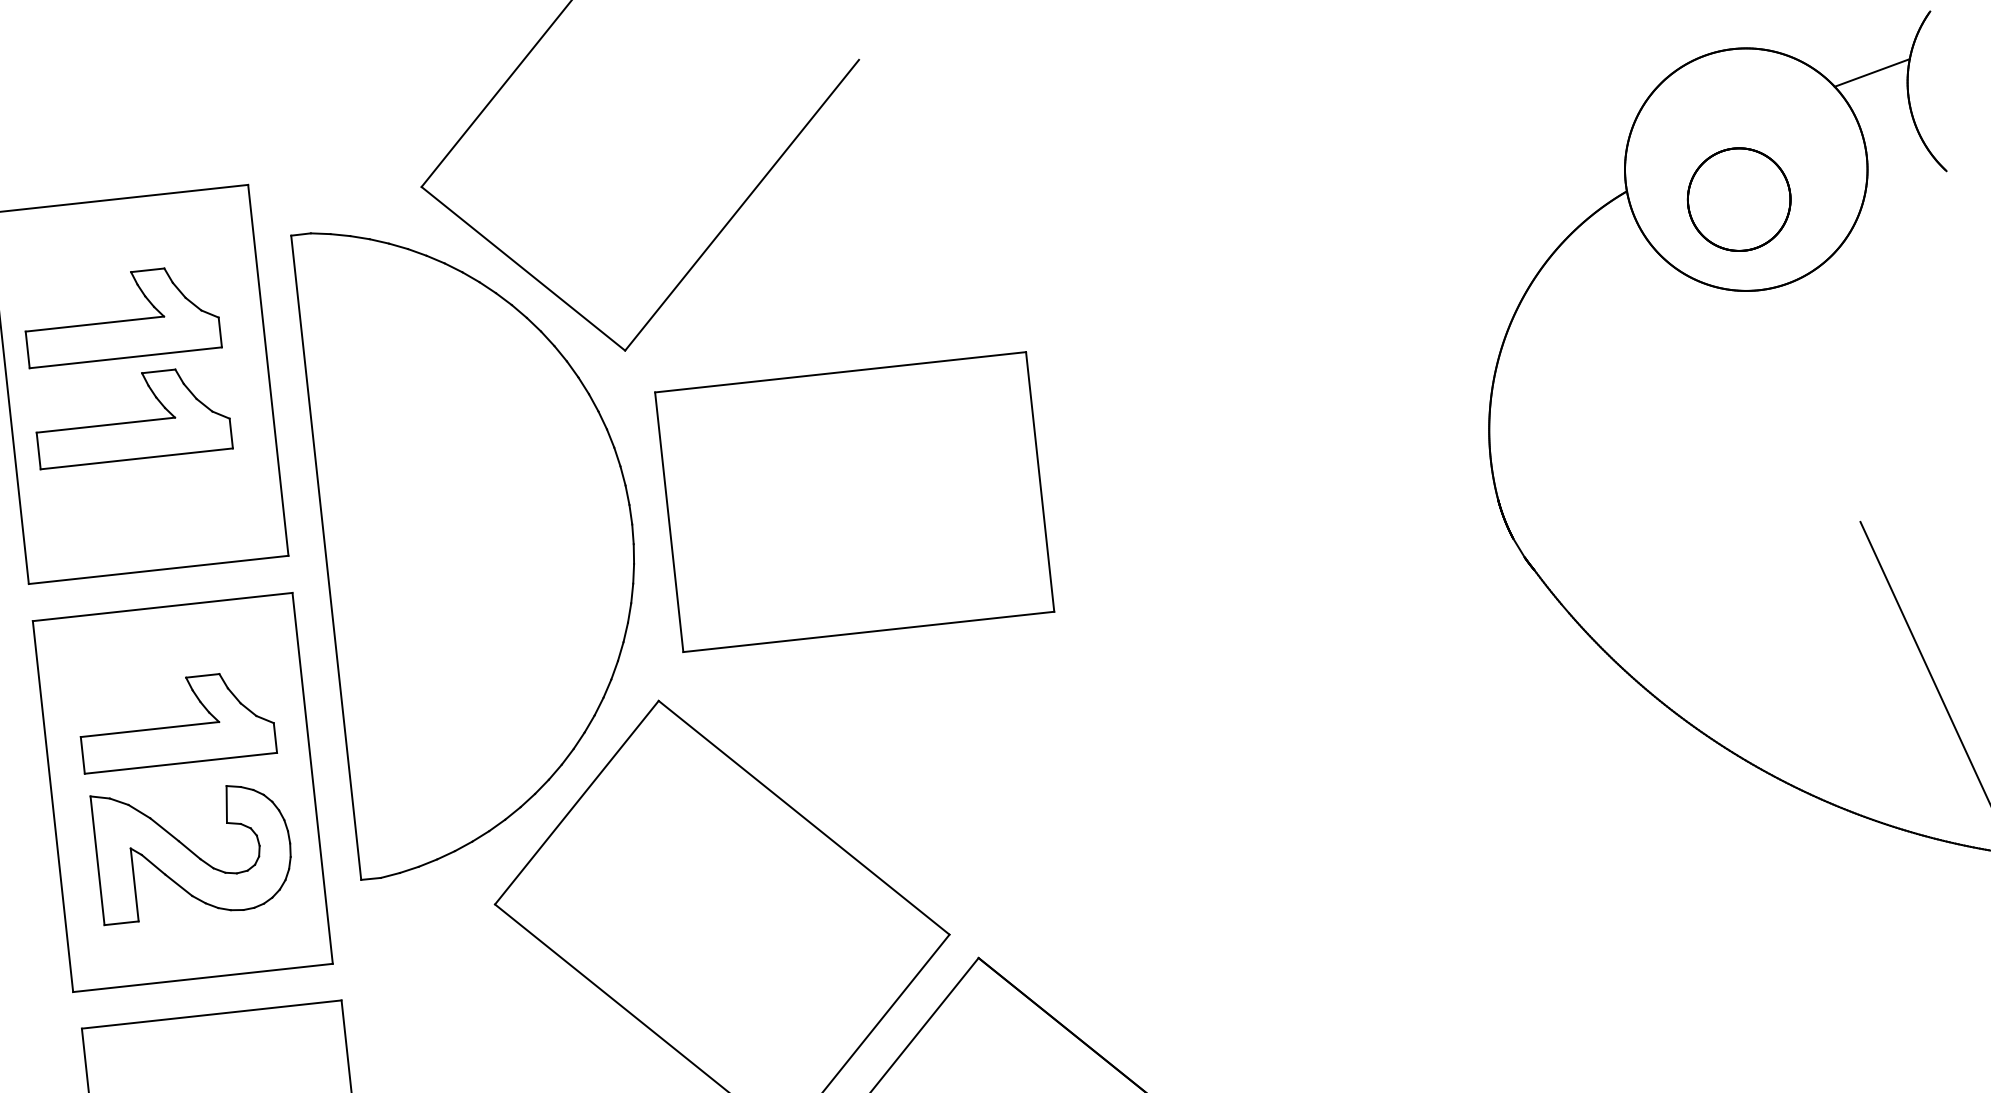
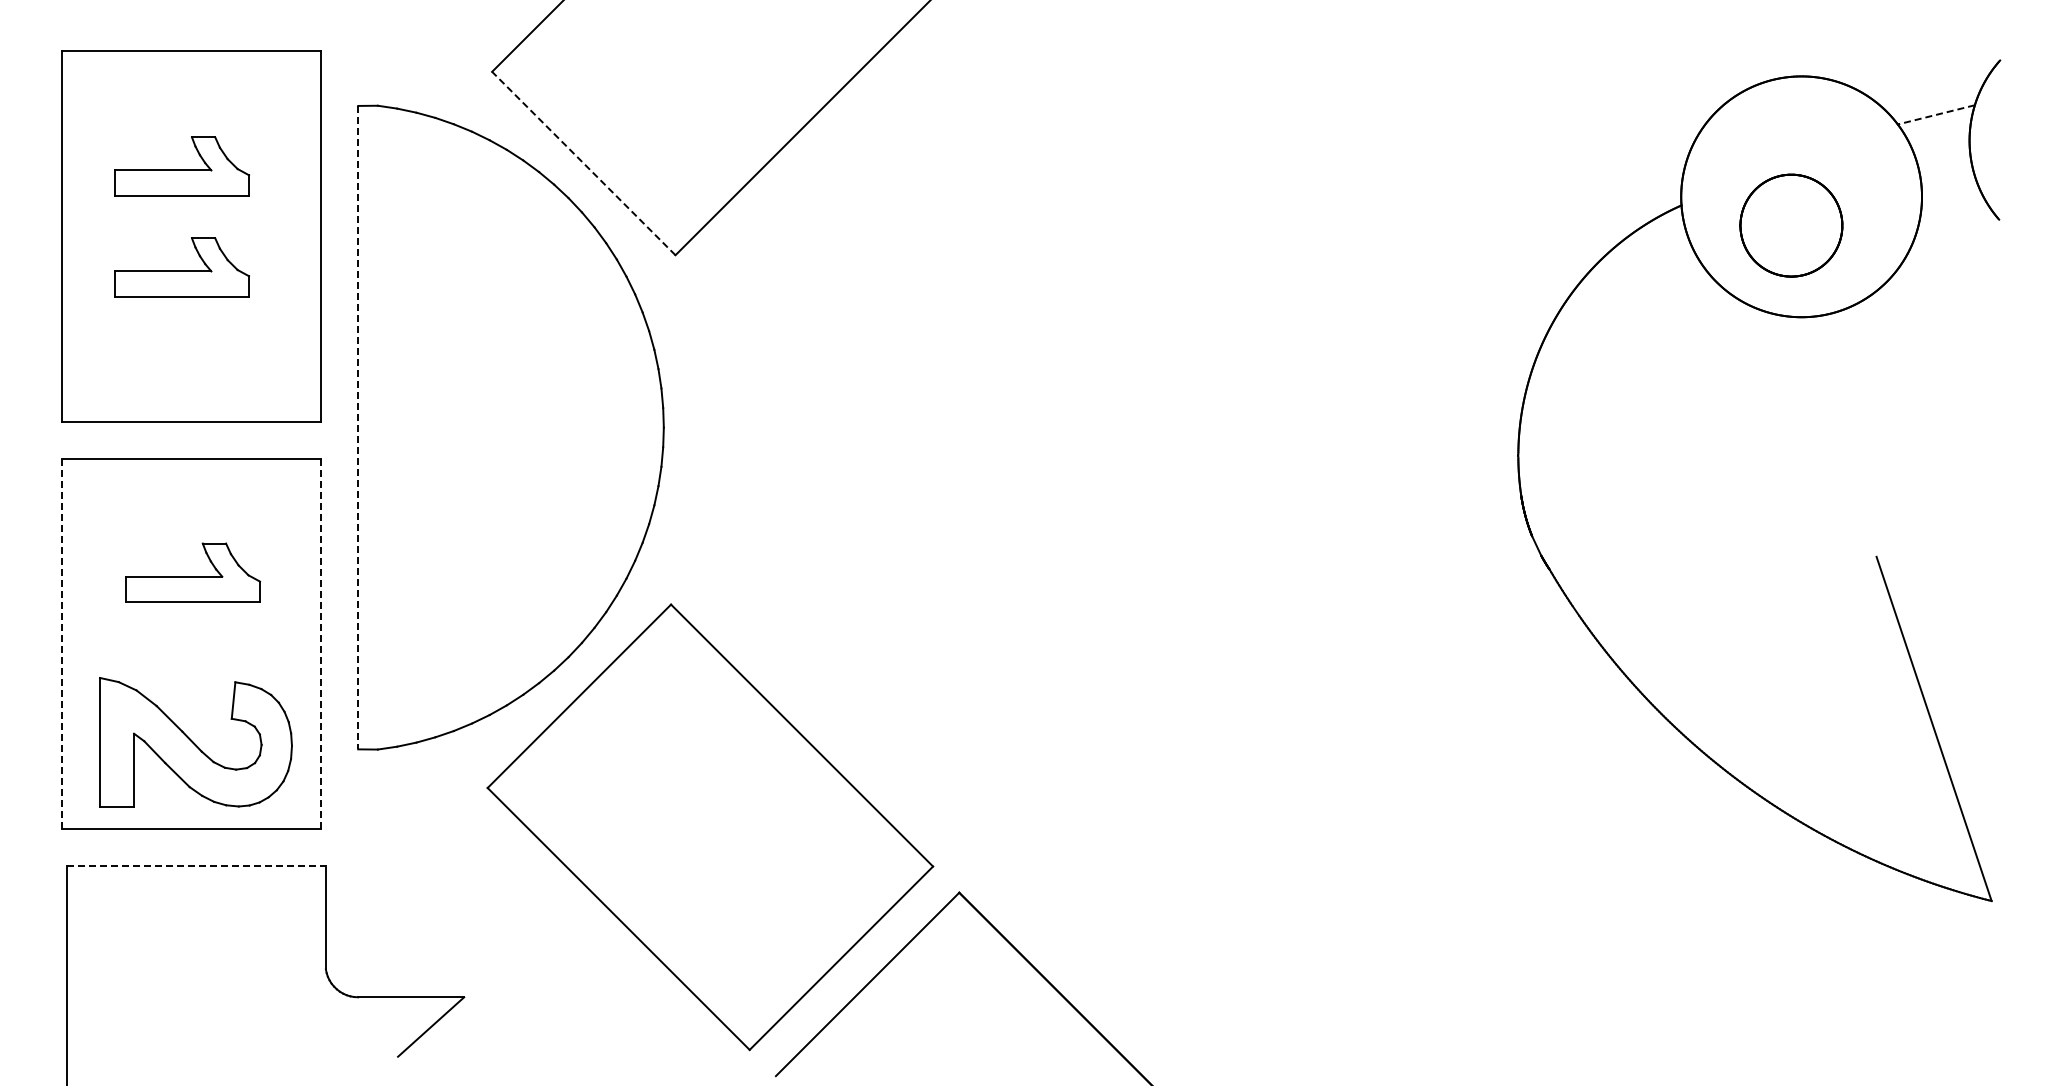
line: (1872, 72) -> (1936, 114), solid -> dashed
line: (523, 268) -> (583, 163), solid -> dashed
part: (120, 315) -> (181, 166), size x0.7
part: (131, 416) -> (181, 267), size x0.7
part: (854, 502) -> (885, 429), removed
line: (326, 557) -> (358, 427), solid -> dashed
part: (176, 720) -> (192, 572), size x0.7
line: (313, 778) -> (321, 644), solid -> dashed
line: (52, 806) -> (61, 643), solid -> dashed
part: (193, 850) -> (195, 742), moved
line: (212, 1014) -> (196, 866), solid -> dashed

